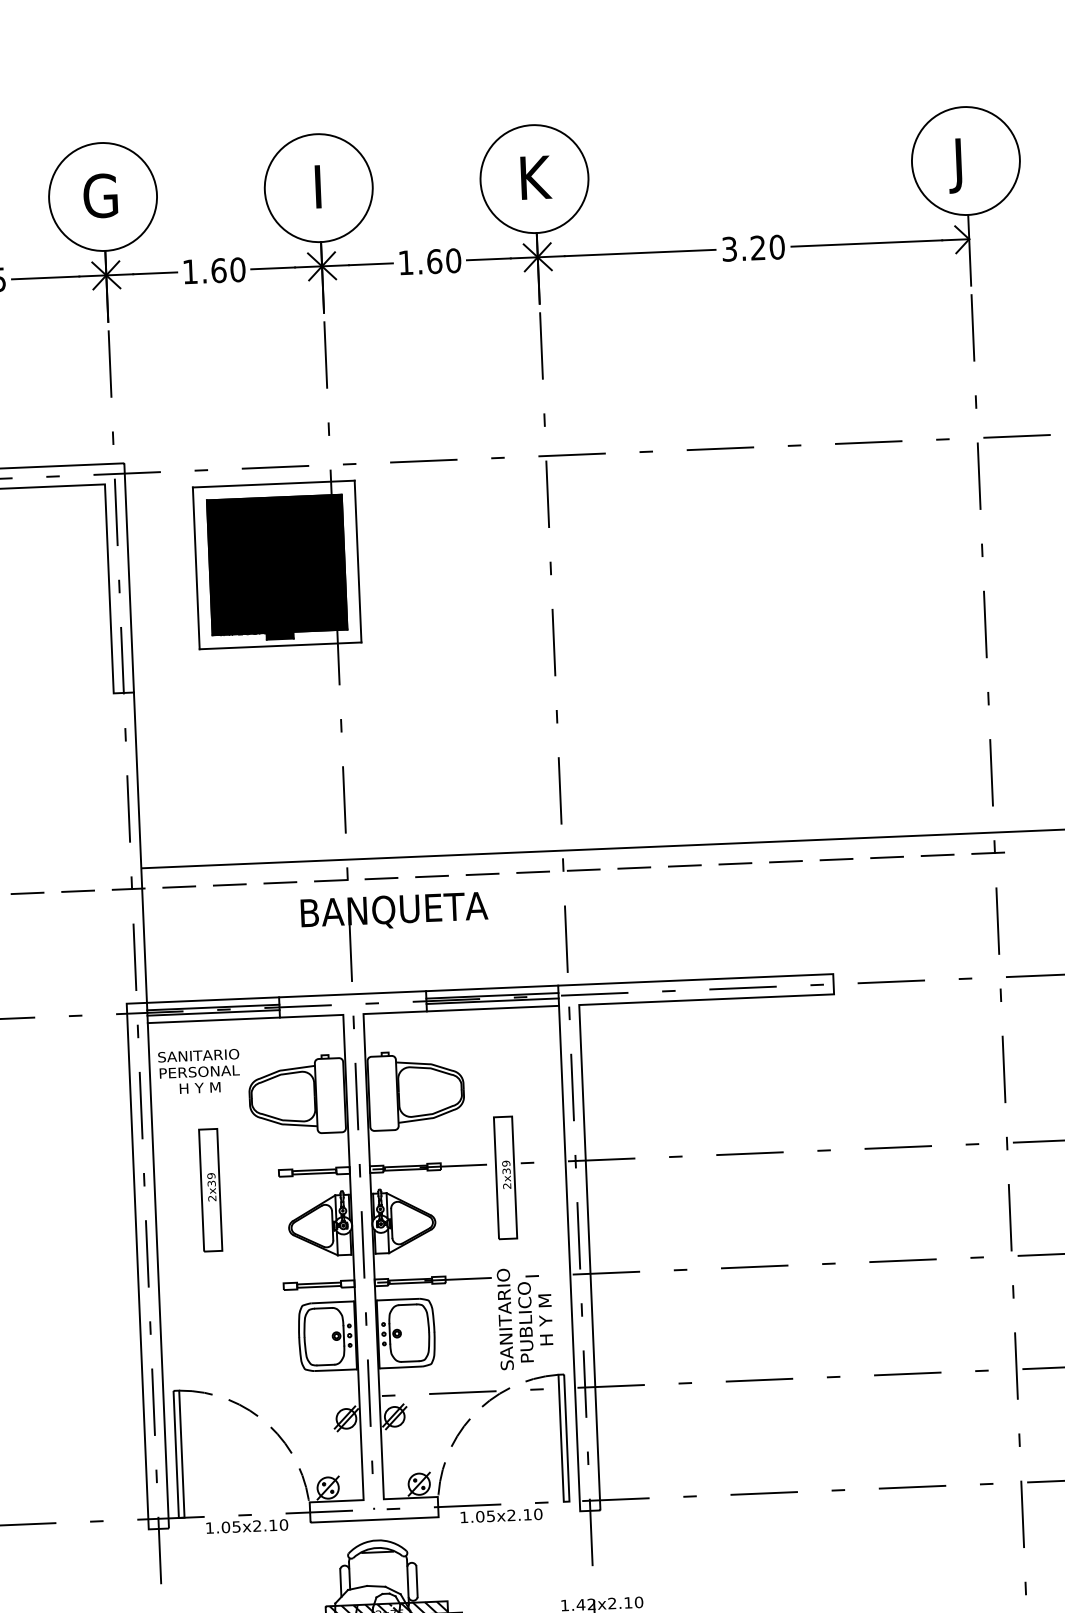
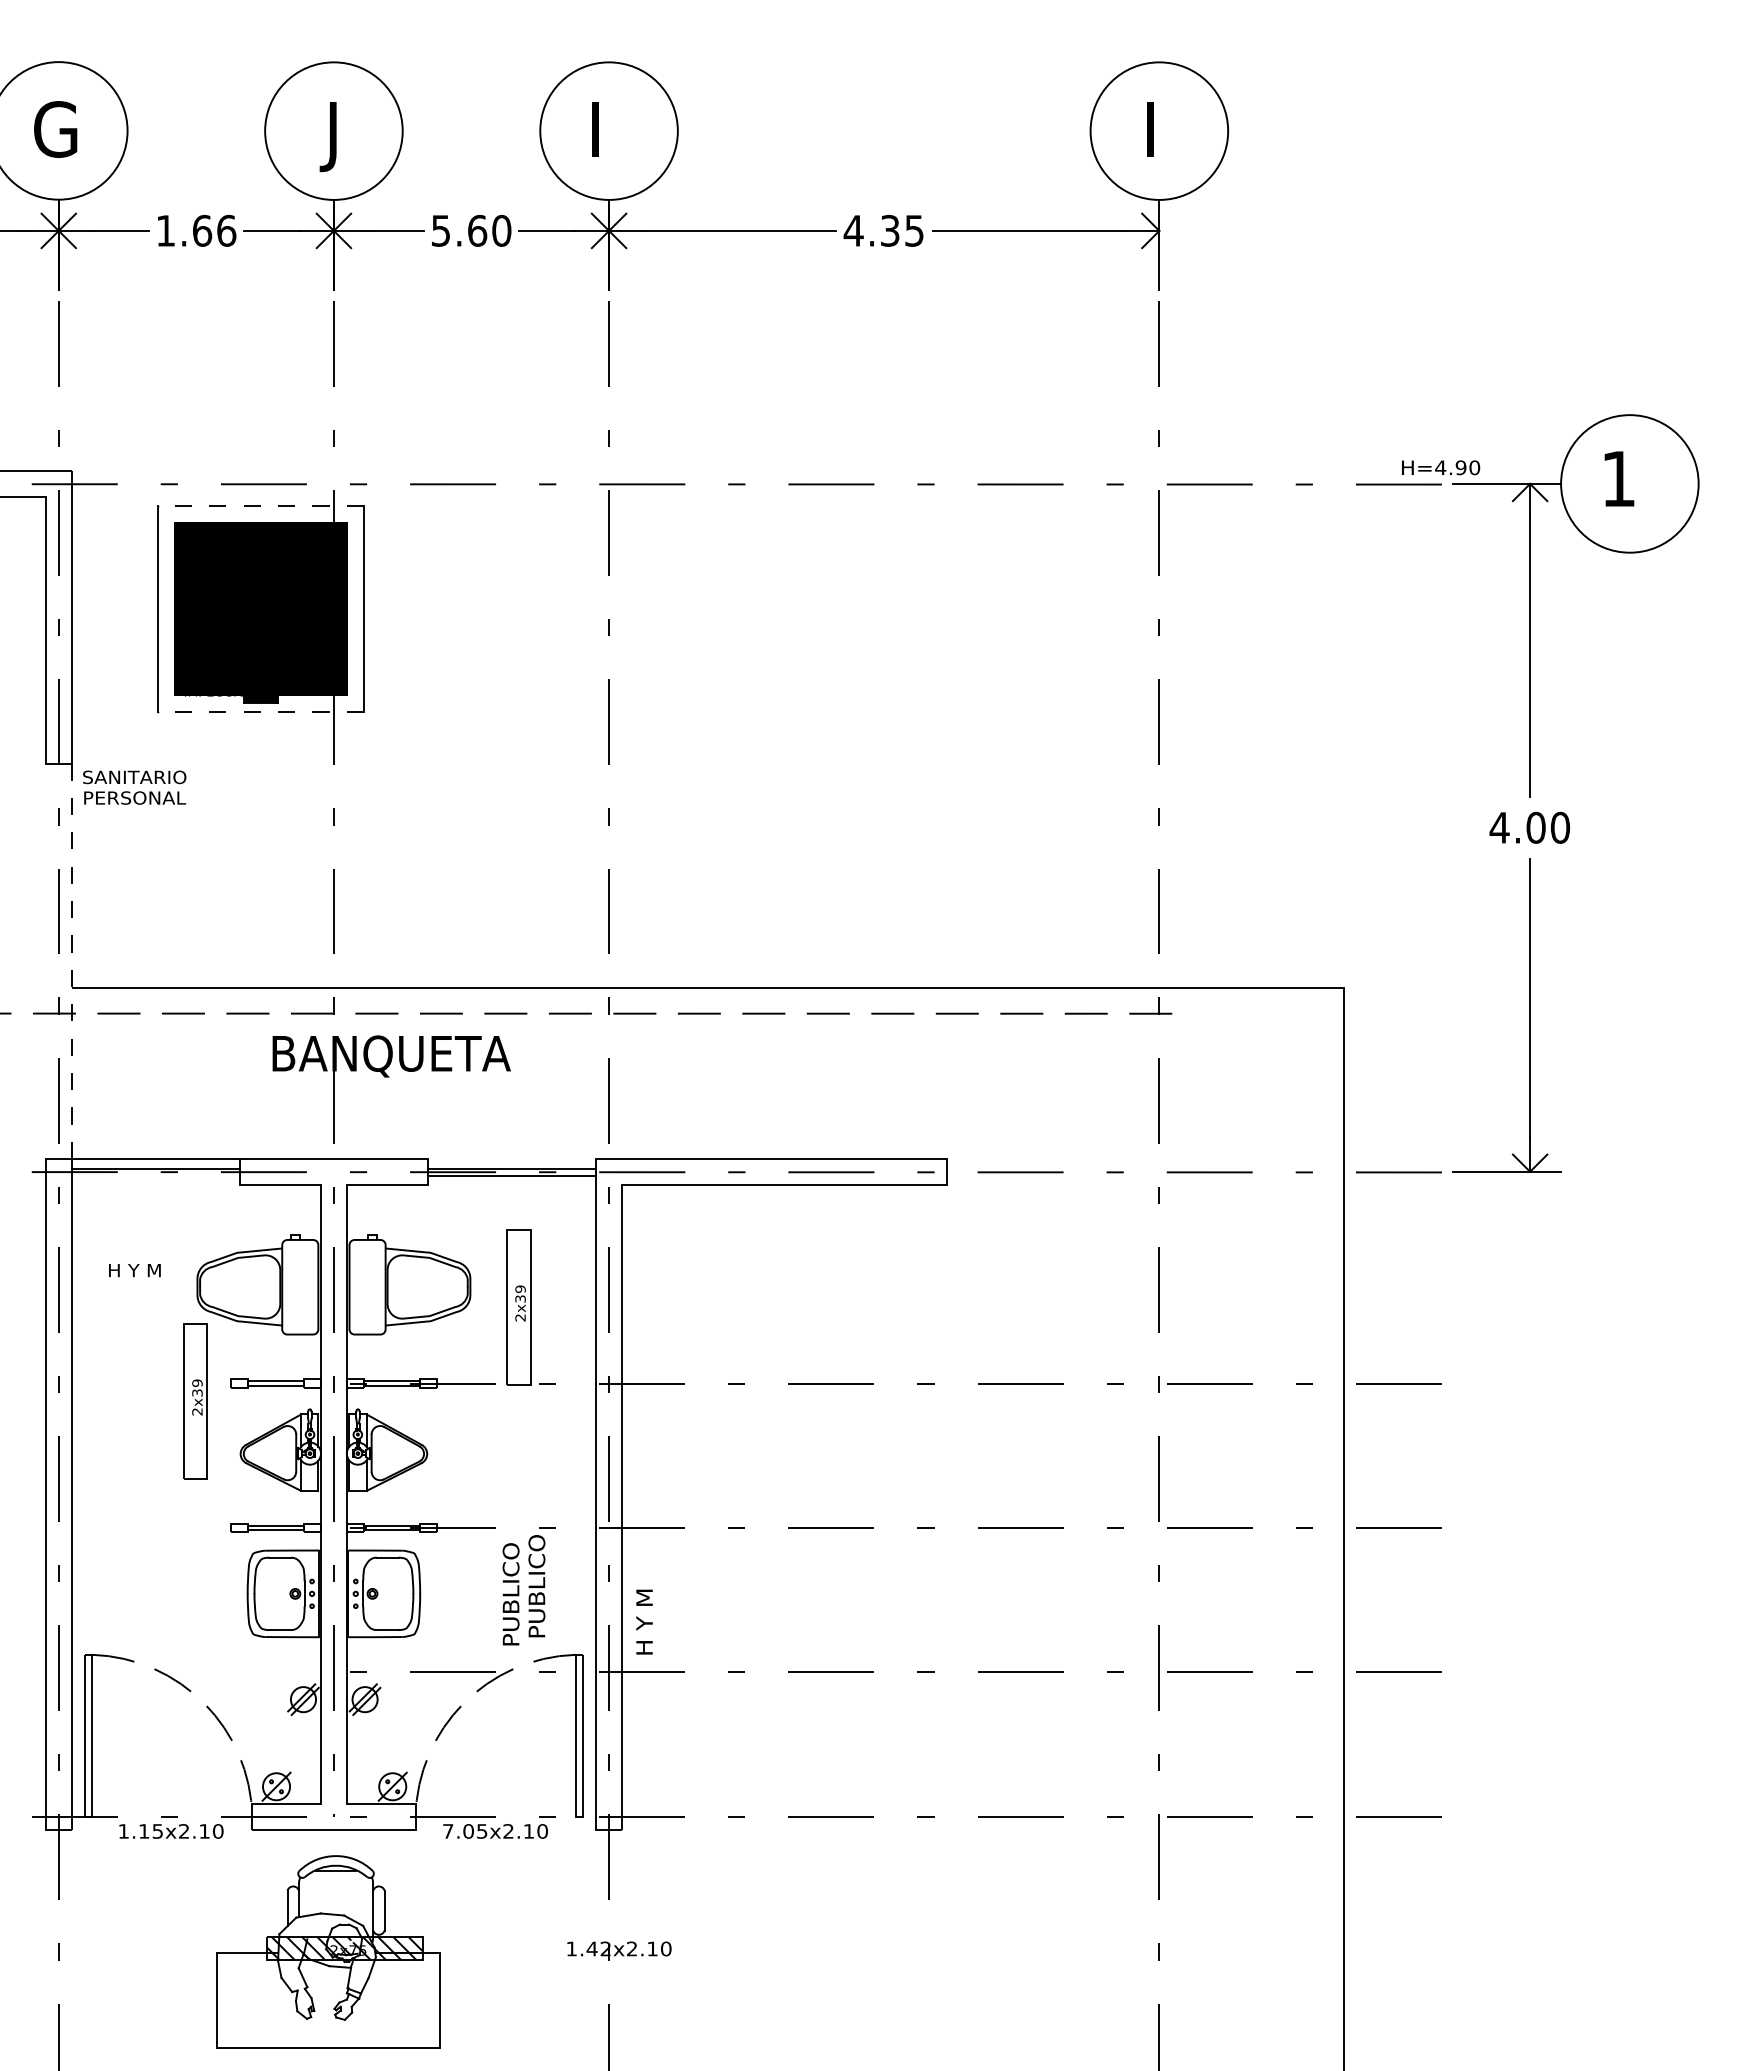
text: (954, 166) -> (1144, 137), J -> I
text: (538, 177) -> (614, 129), K -> I
text: (313, 193) -> (327, 137), I -> J
text: (752, 247) -> (883, 230), 3.20 -> 4.35
text: (405, 262) -> (440, 230), 1.60 -> 5.60
text: (237, 269) -> (226, 230), 1.60 -> 1.66
line: (273, 484) -> (260, 505), solid -> dashed
line: (280, 645) -> (260, 711), solid -> dashed
line: (140, 847) -> (71, 961), solid -> dashed
line: (491, 988) -> (511, 1159), removed
line: (492, 1008) -> (511, 1185), removed
line: (213, 1012) -> (155, 1175), removed
line: (213, 1020) -> (155, 1185), removed
text: (198, 1063) -> (134, 787), moved
part: (505, 1178) -> (518, 1307), moved
part: (210, 1190) -> (195, 1401), moved
text: (504, 1319) -> (510, 1581), SANITARIO -> PUBLICO
text: (545, 1319) -> (644, 1621), moved
text: (464, 1517) -> (448, 1831), 1.05x2.10 -> 7.05x2.10
text: (226, 1527) -> (144, 1831), 1.05x2.10 -> 1.15x2.10

